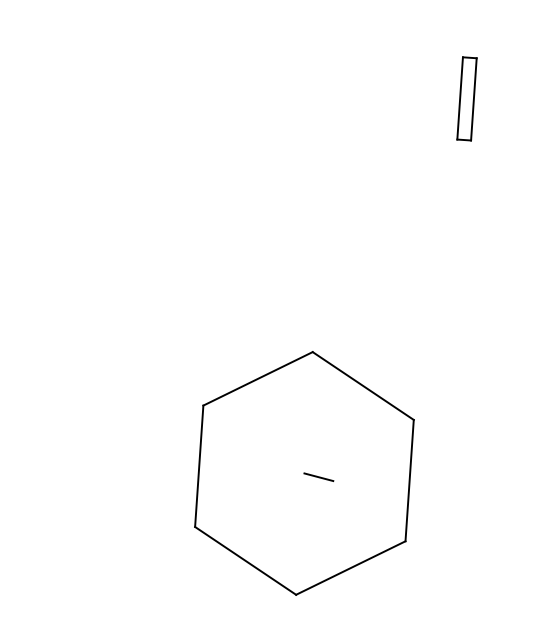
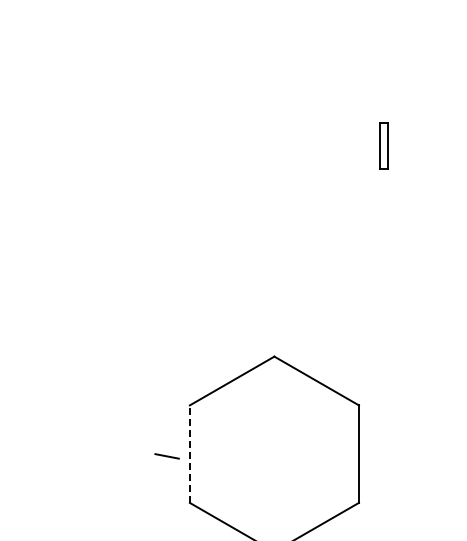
part: (467, 98) -> (384, 145), size x0.7
line: (198, 466) -> (189, 454), solid -> dashed
line: (318, 477) -> (166, 456), moved

